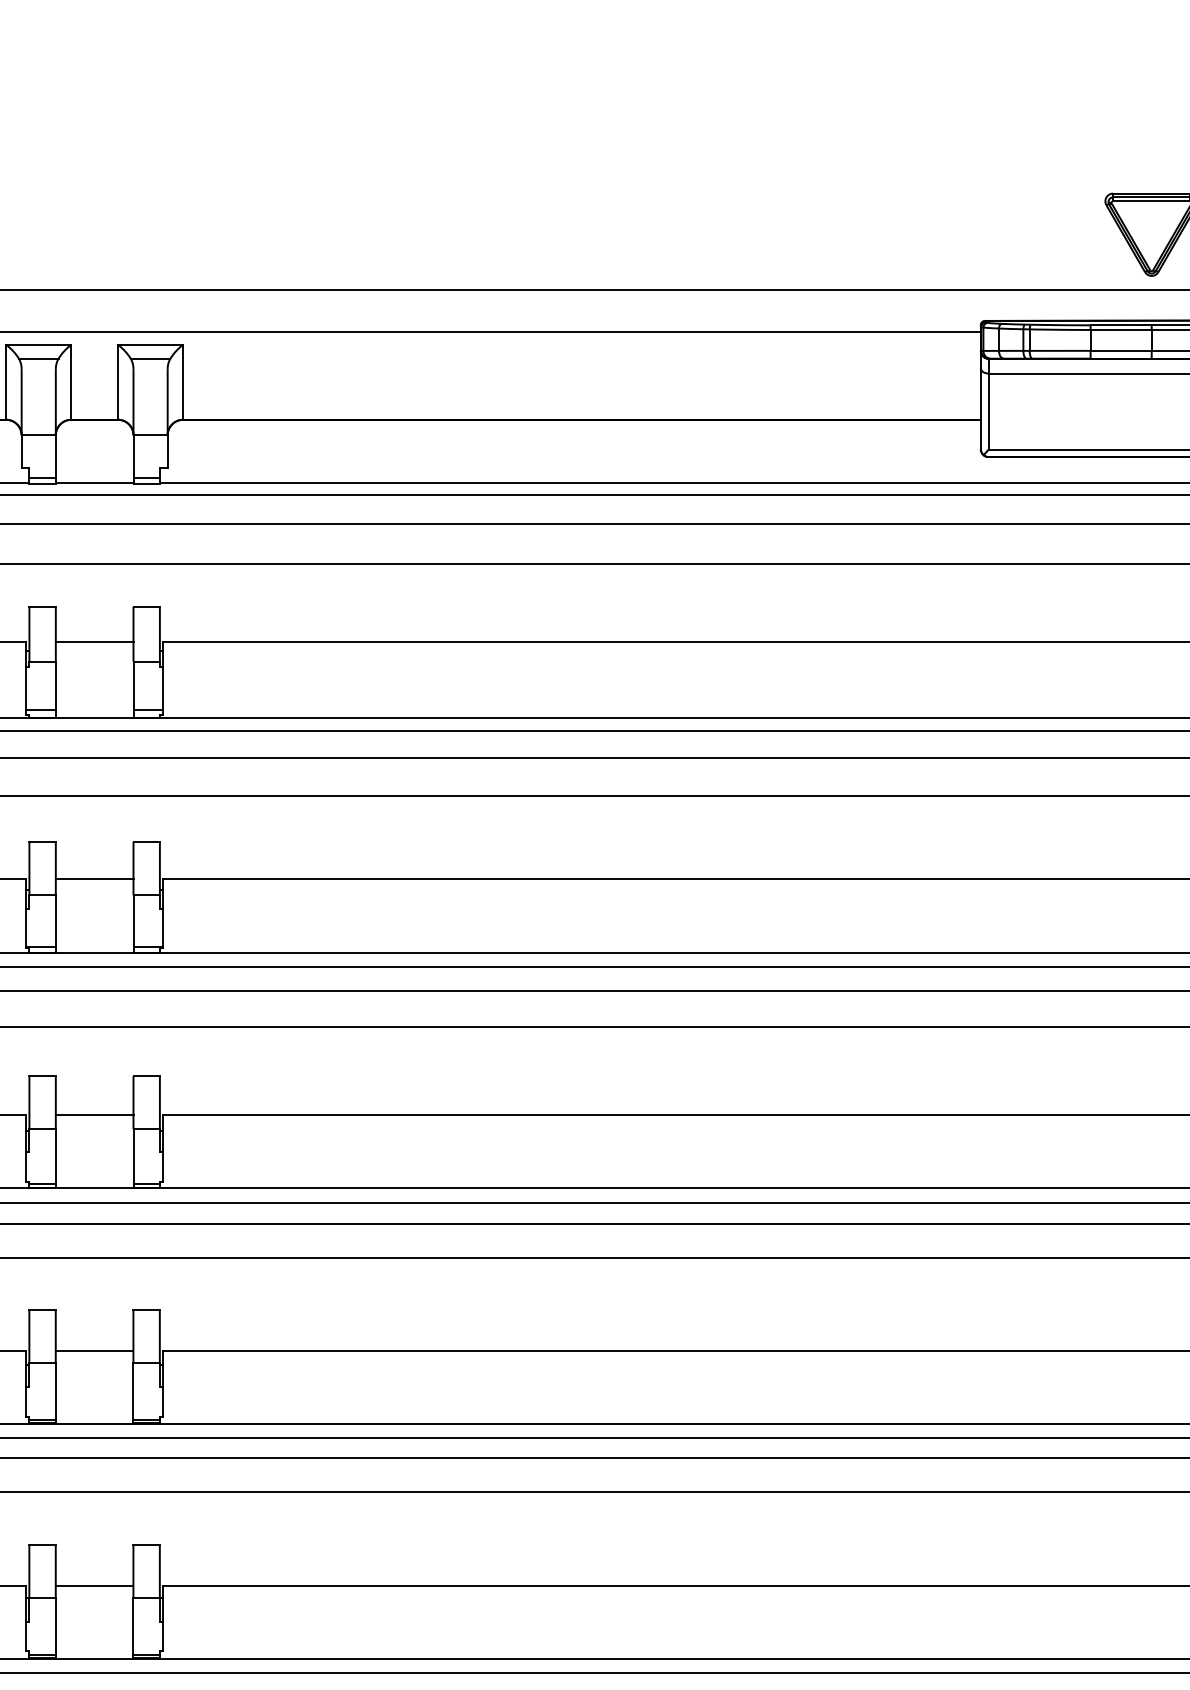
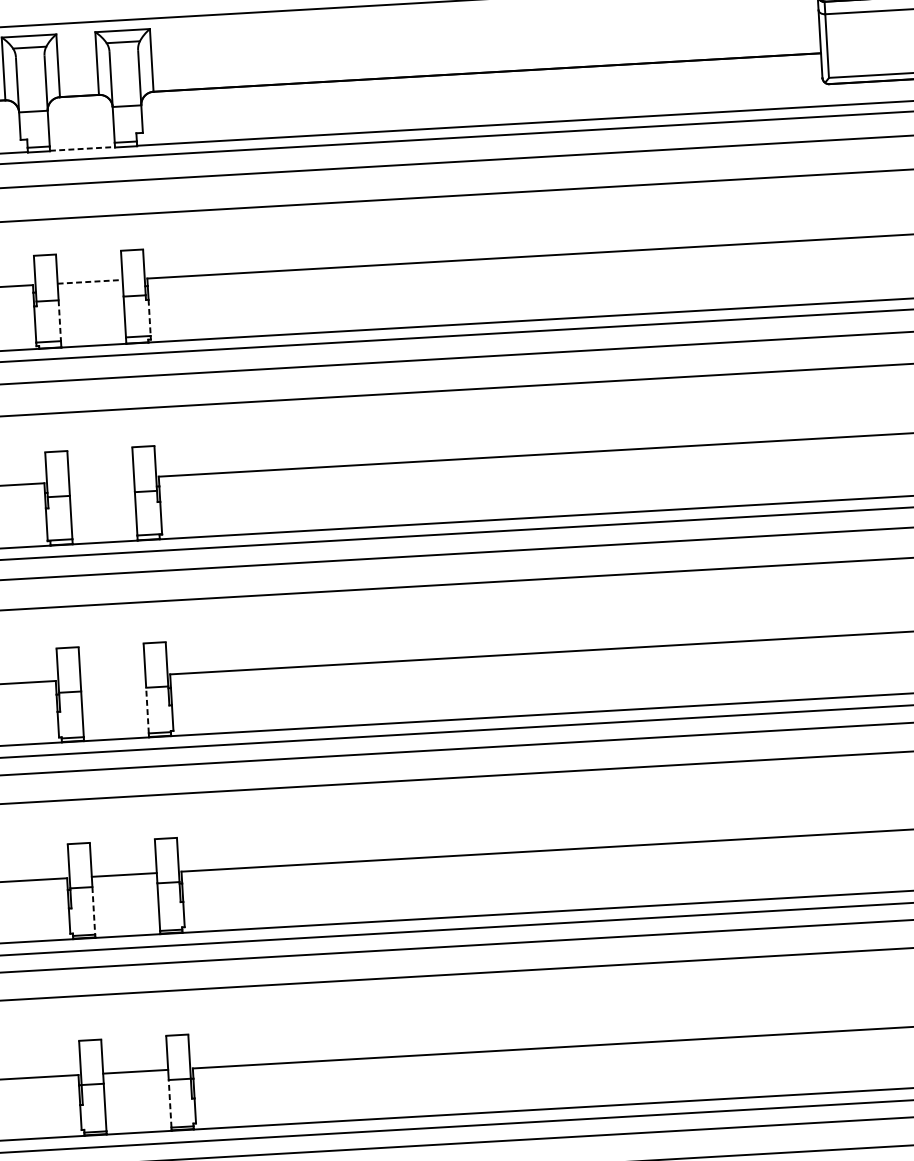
line: (94, 482) -> (82, 148), solid -> dashed
line: (94, 641) -> (90, 281), solid -> dashed
line: (55, 686) -> (59, 321), solid -> dashed
line: (163, 688) -> (150, 317), solid -> dashed
line: (94, 878) -> (101, 479), removed
line: (94, 1114) -> (112, 677), removed
line: (133, 1155) -> (147, 709), solid -> dashed
line: (55, 1391) -> (93, 911), solid -> dashed
line: (133, 1625) -> (170, 1103), solid -> dashed

